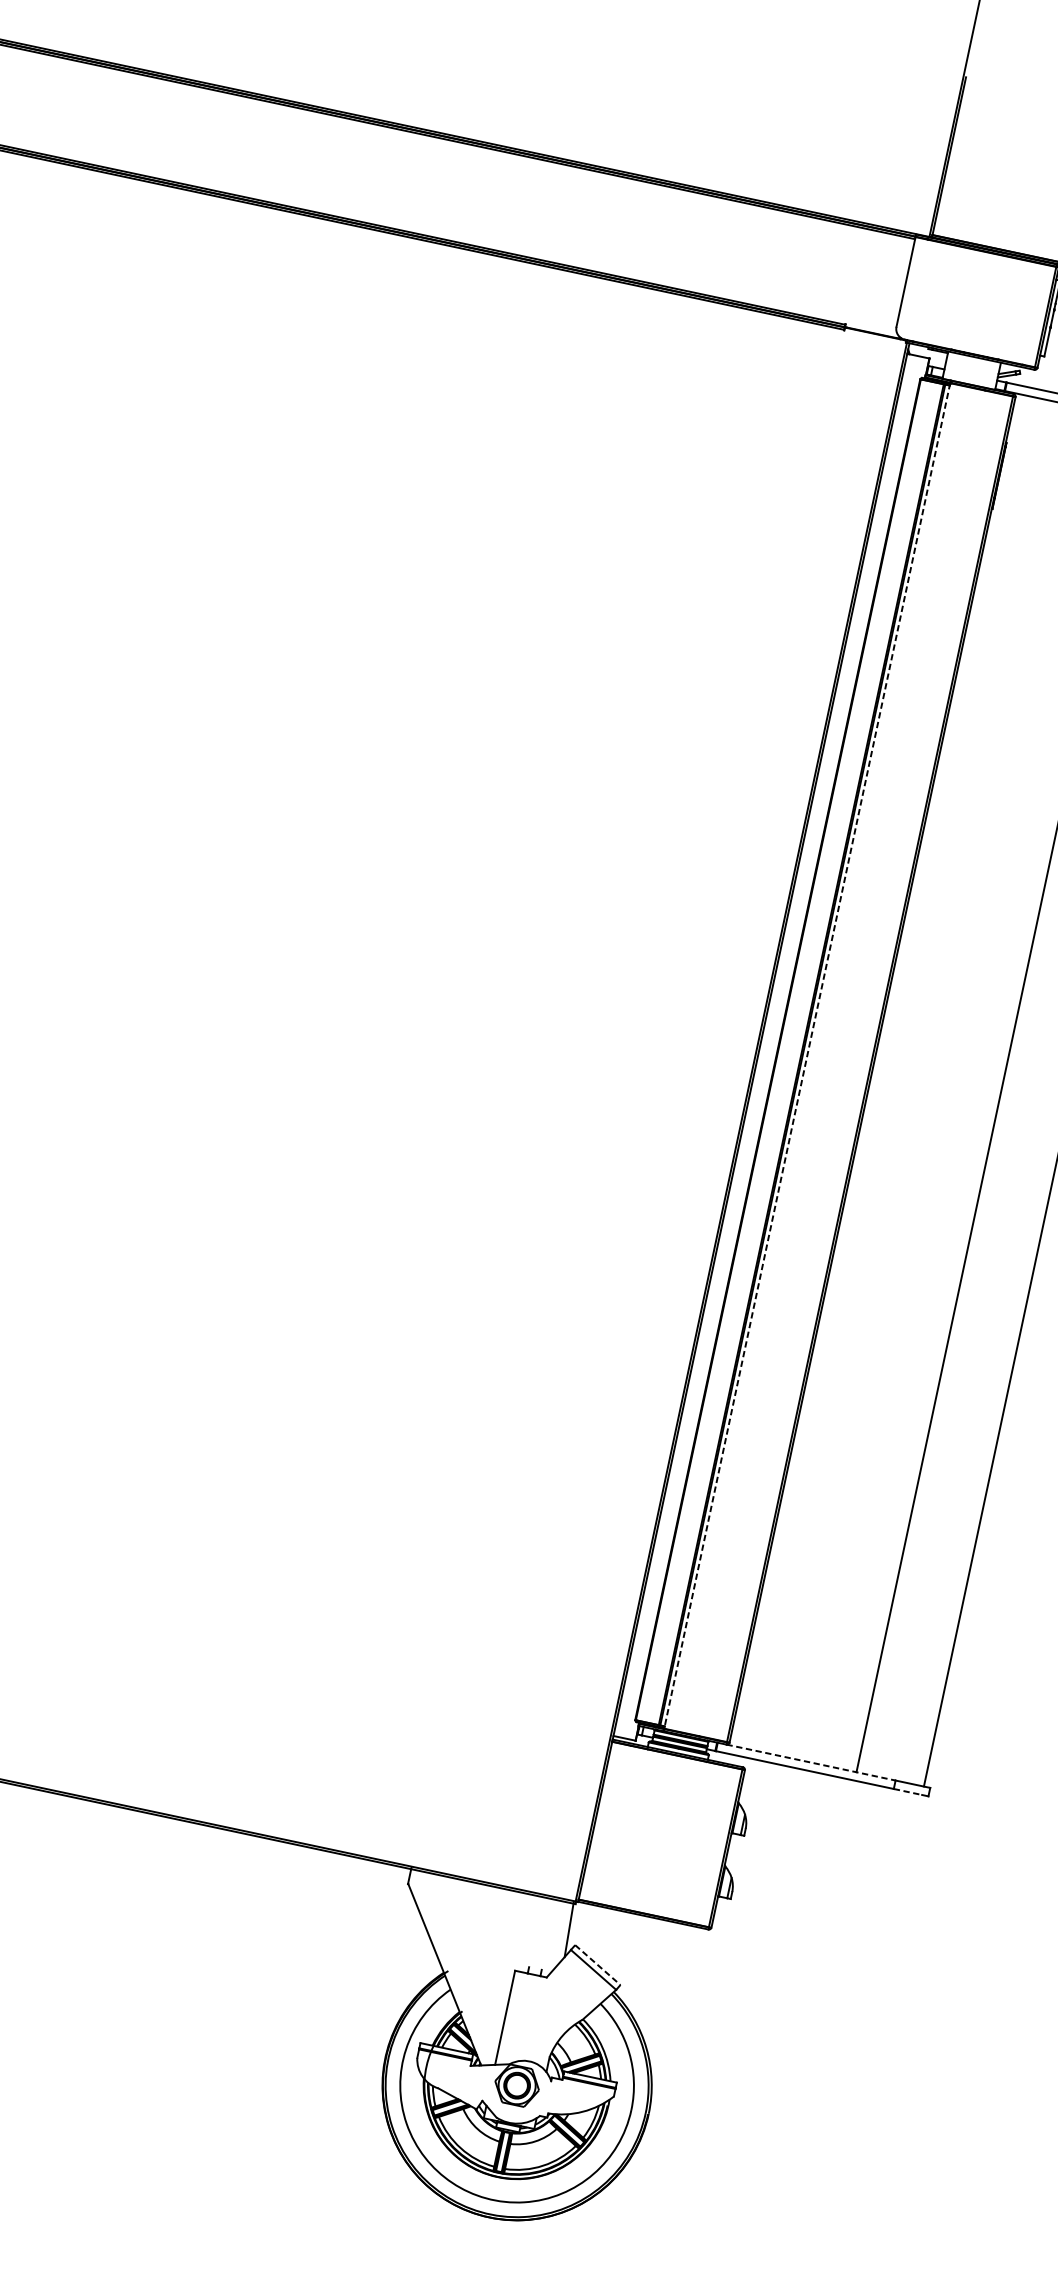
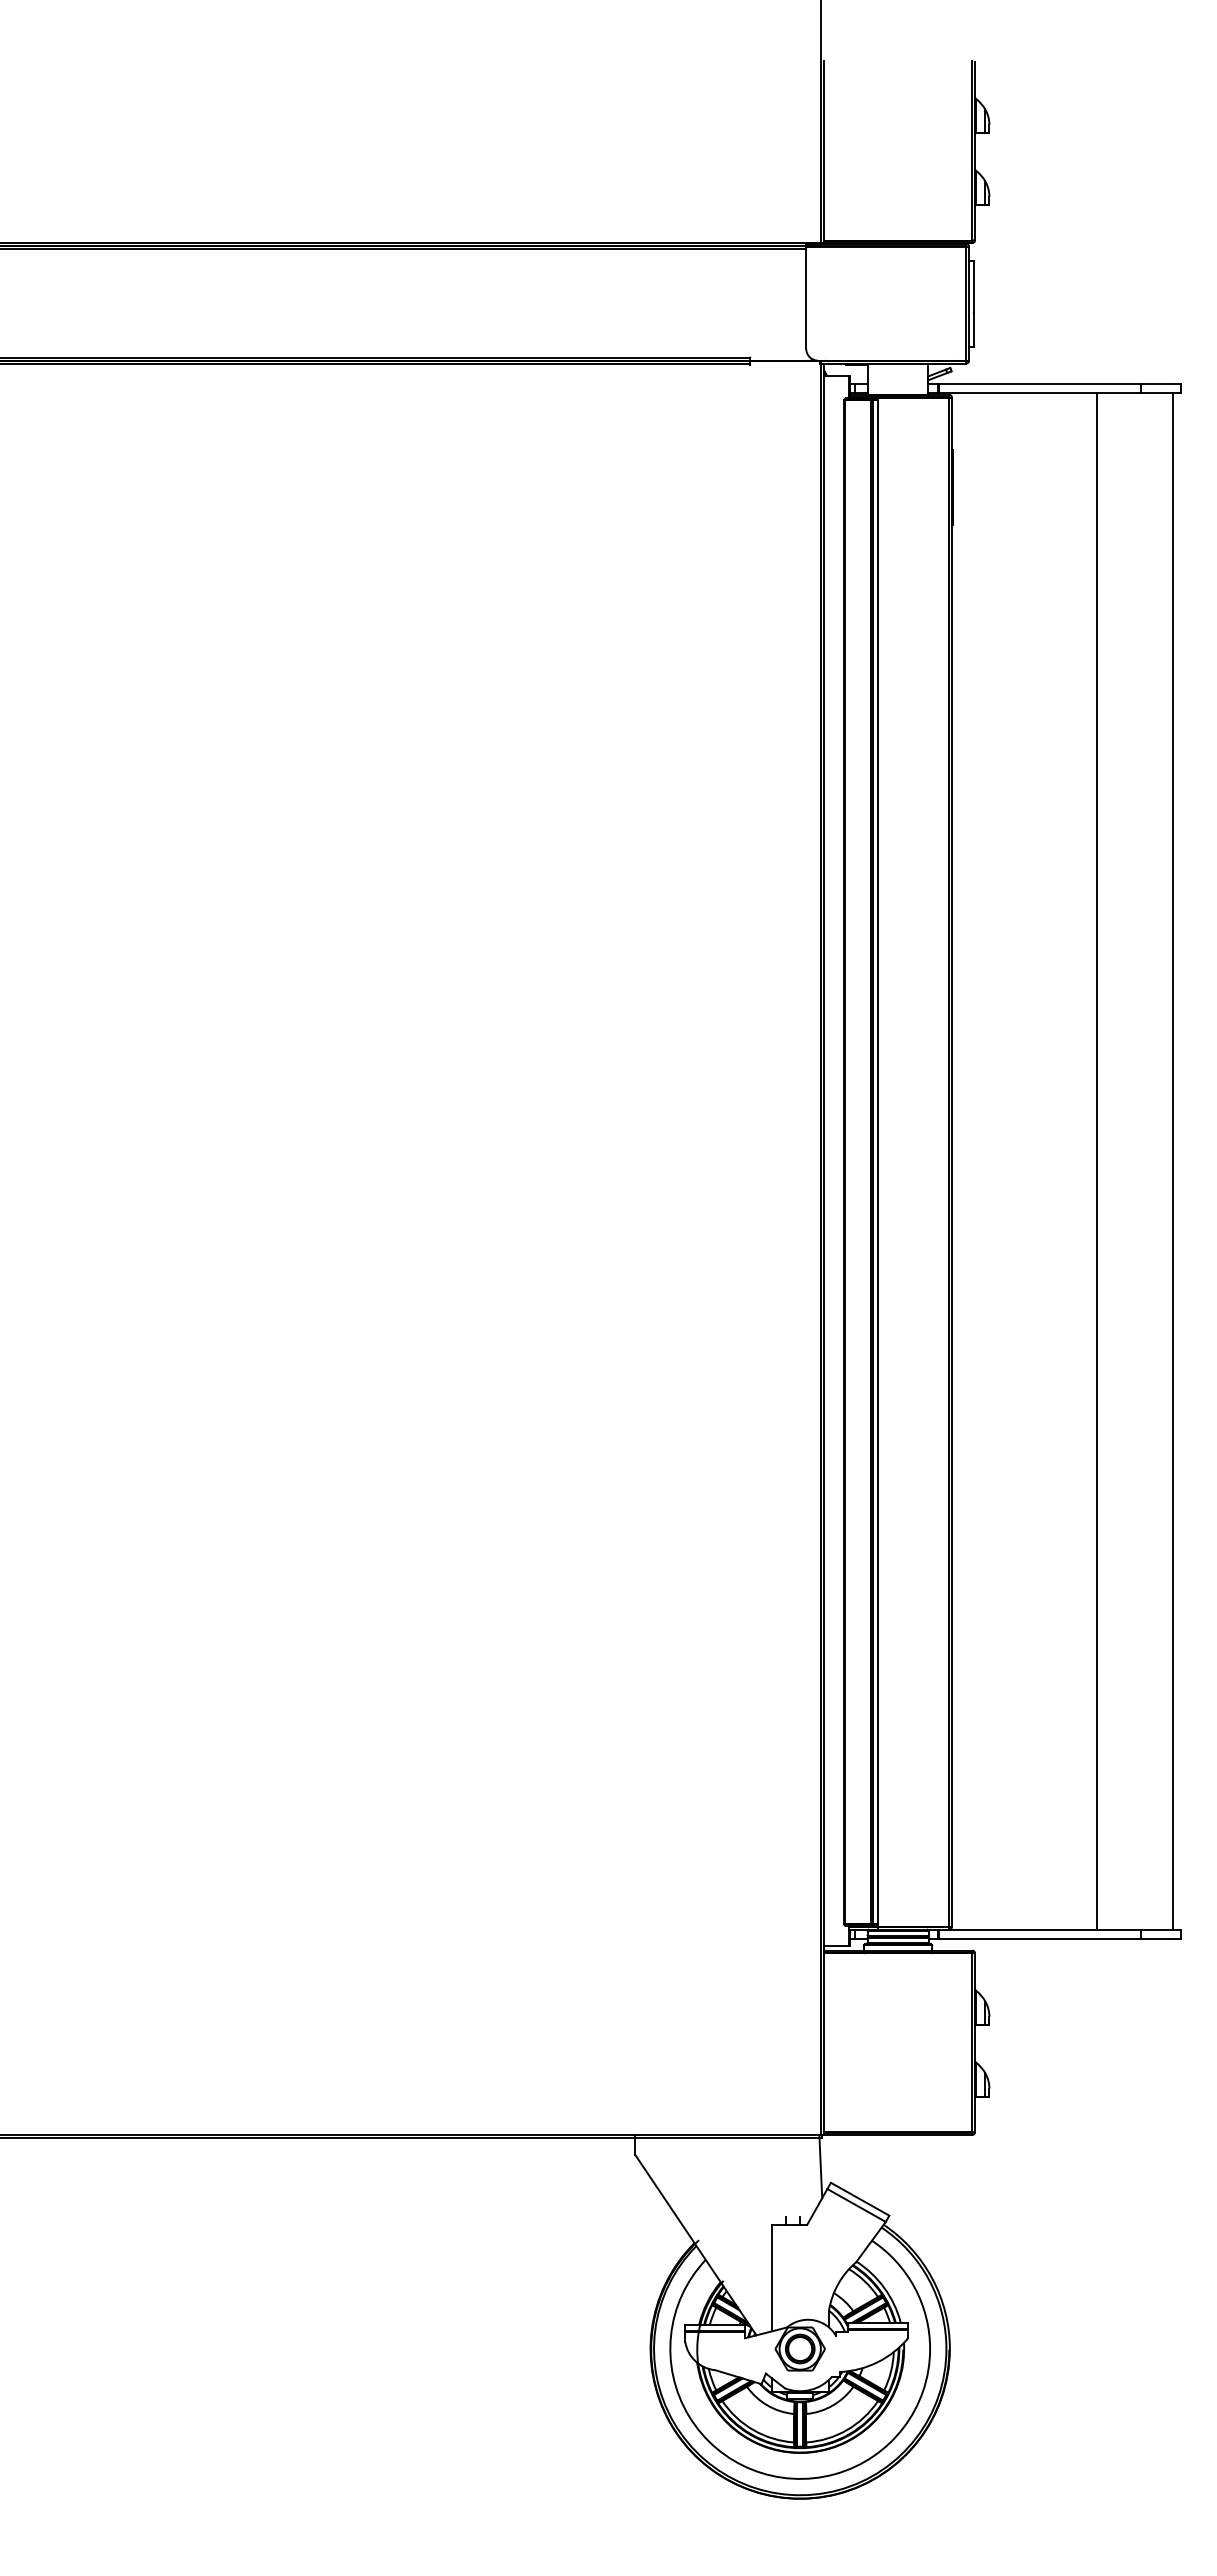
line: (807, 1056) -> (877, 1162), dashed -> solid
line: (811, 1762) -> (1045, 1929), dashed -> solid
line: (908, 1792) -> (1157, 1939), dashed -> solid
line: (598, 1965) -> (860, 2199), dashed -> solid

